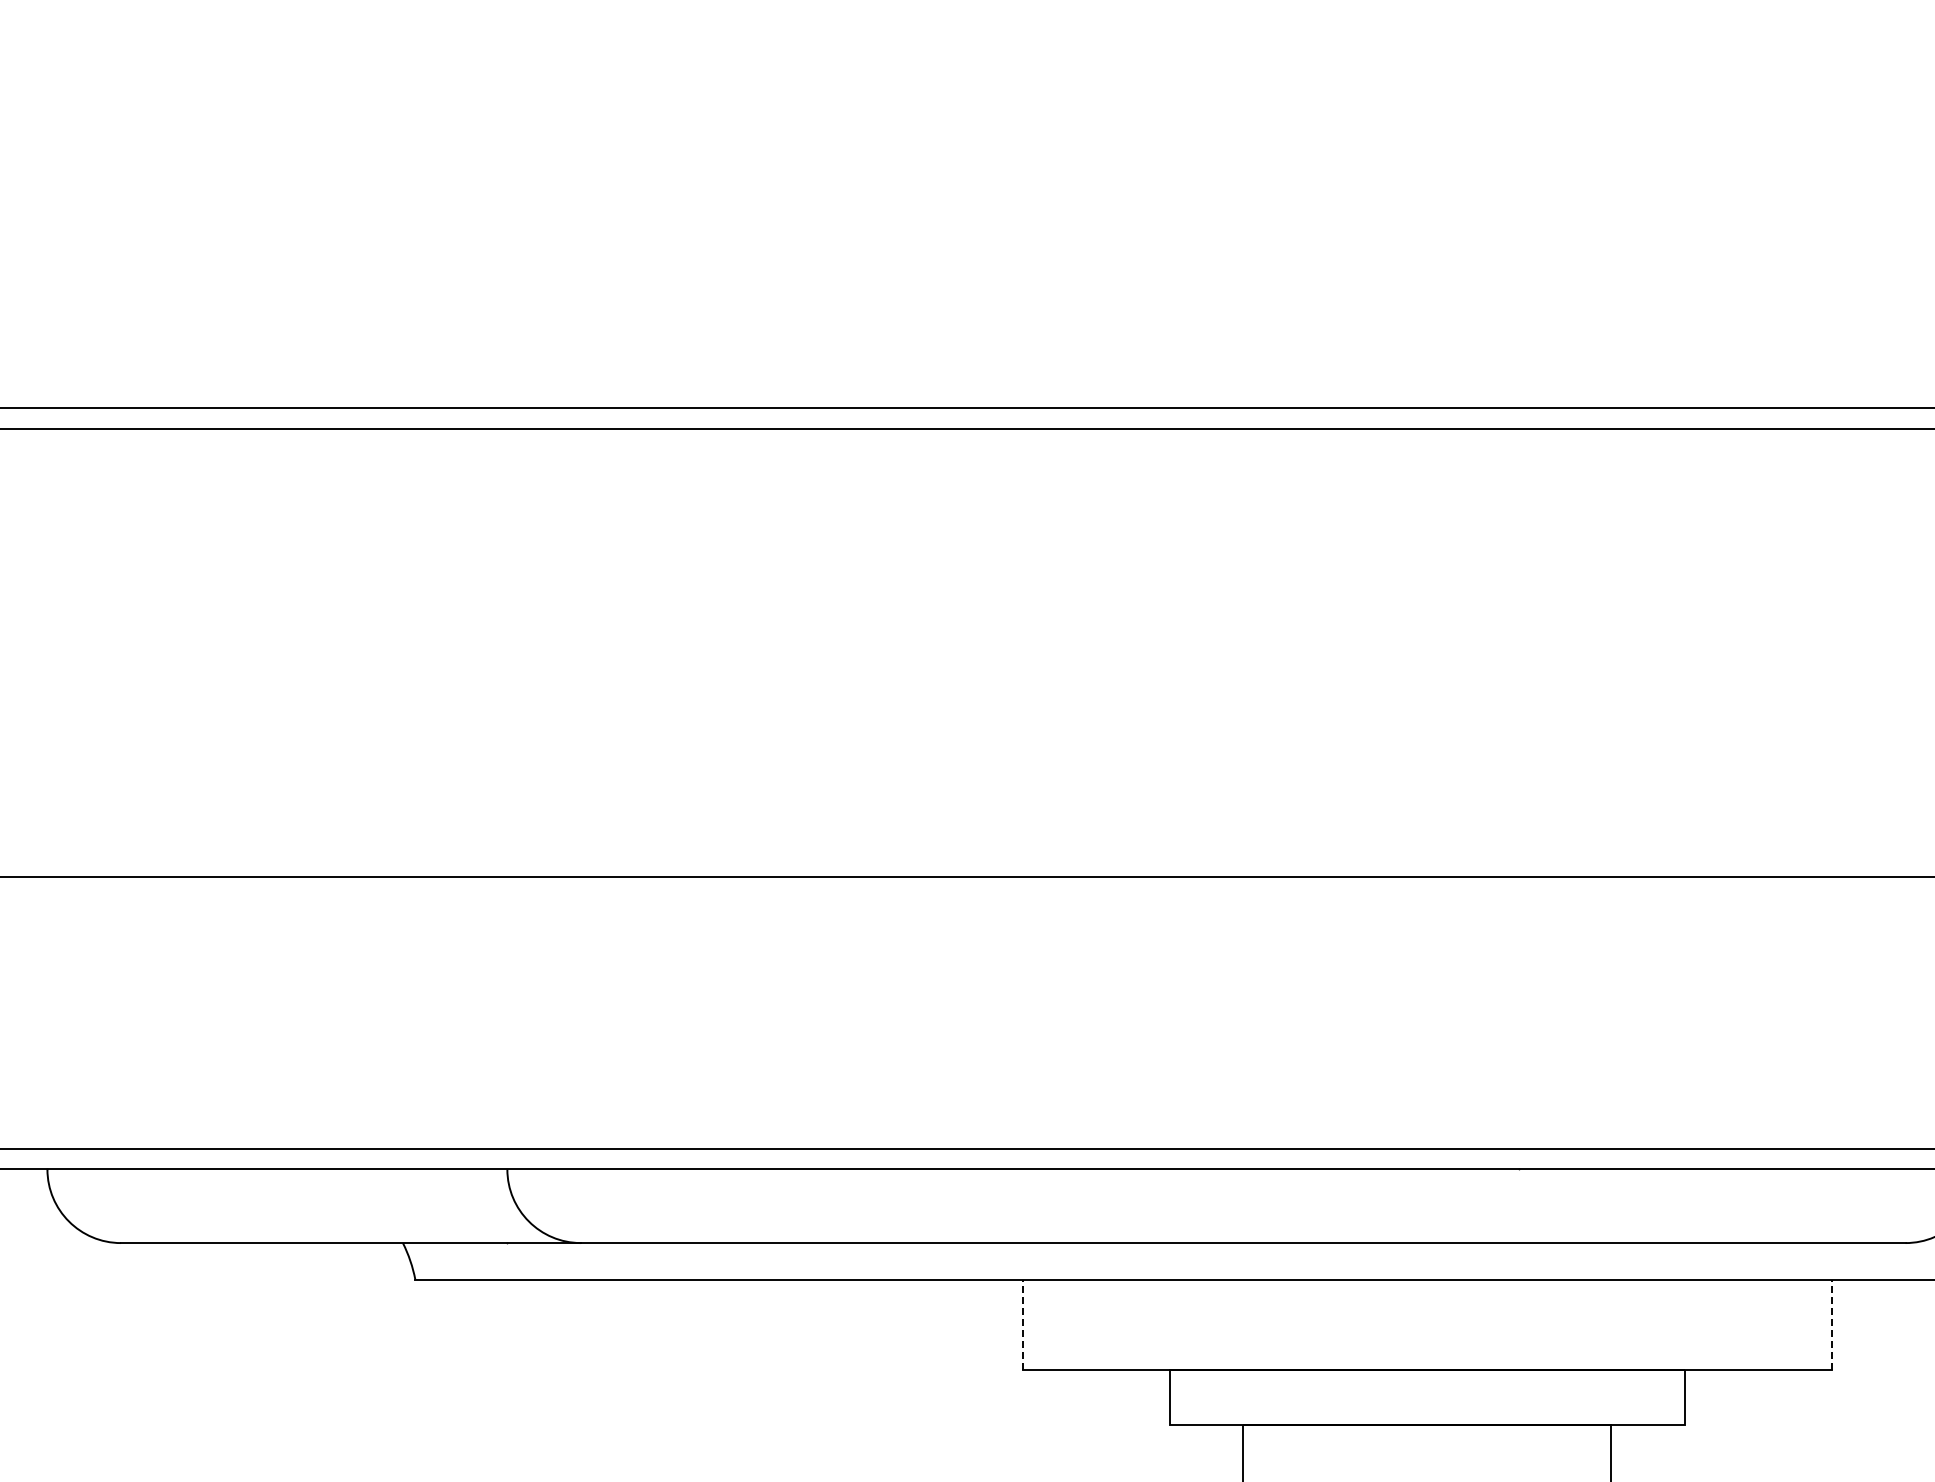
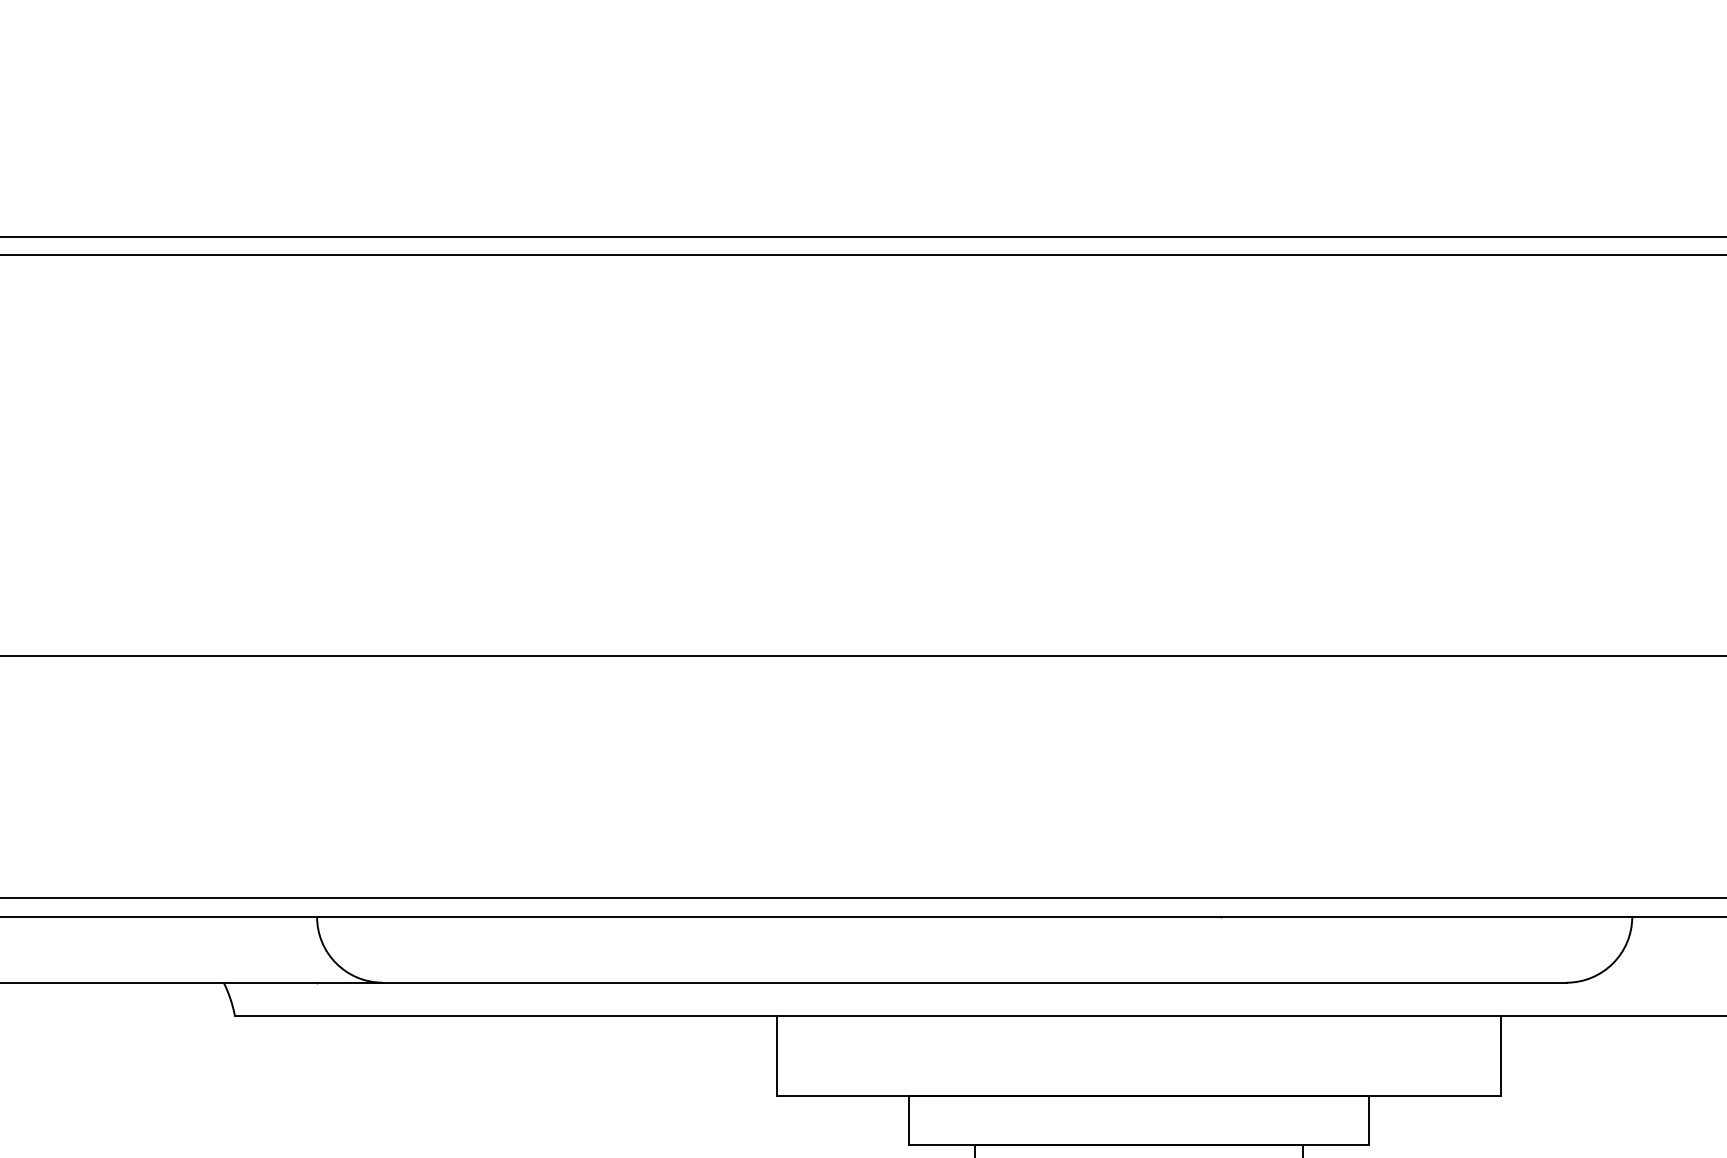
line: (1022, 1324) -> (777, 1055), dashed -> solid
line: (1831, 1324) -> (1500, 1055), dashed -> solid

